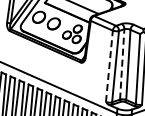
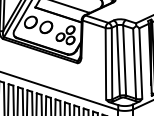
line: (122, 64) -> (118, 60), dashed -> solid
line: (109, 65) -> (105, 63), dashed -> solid

